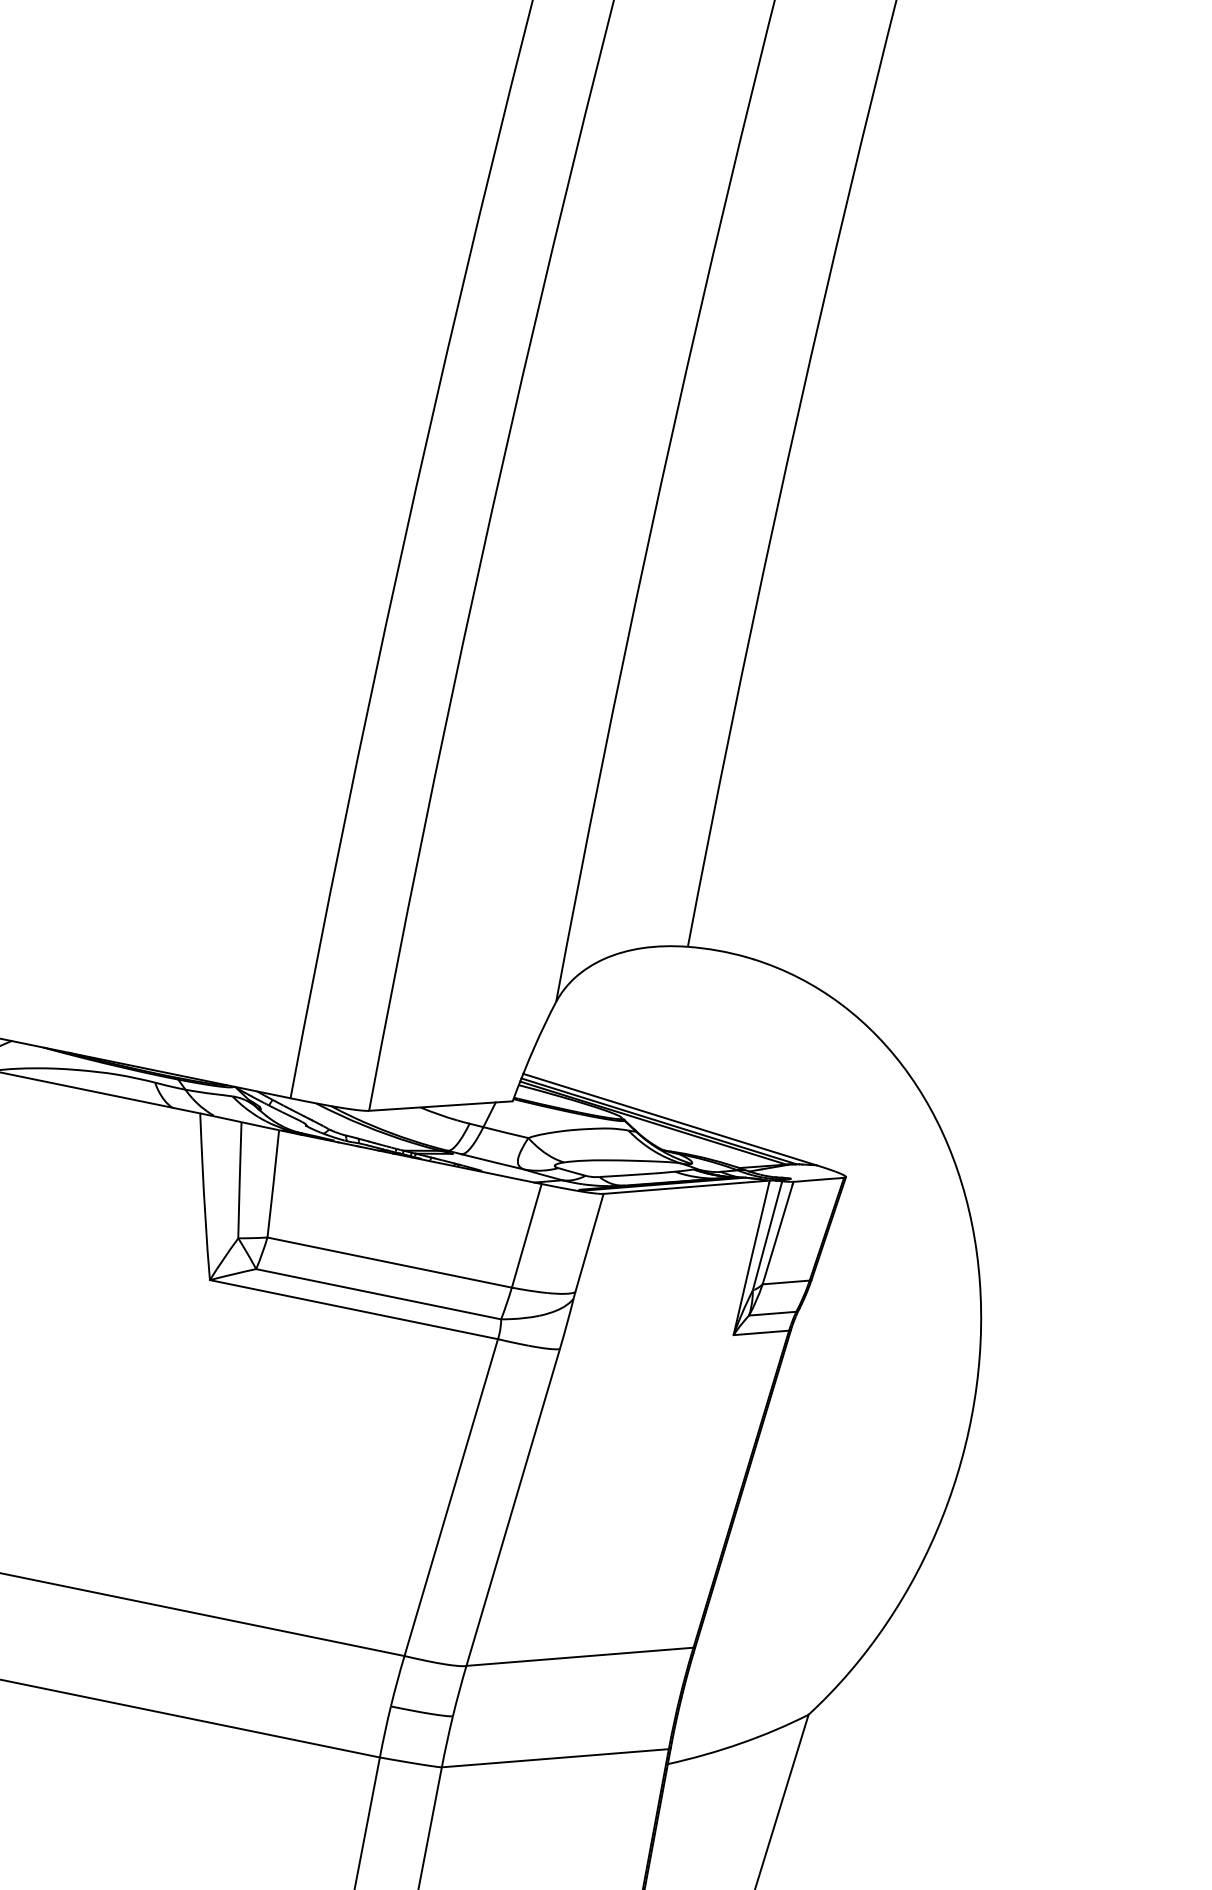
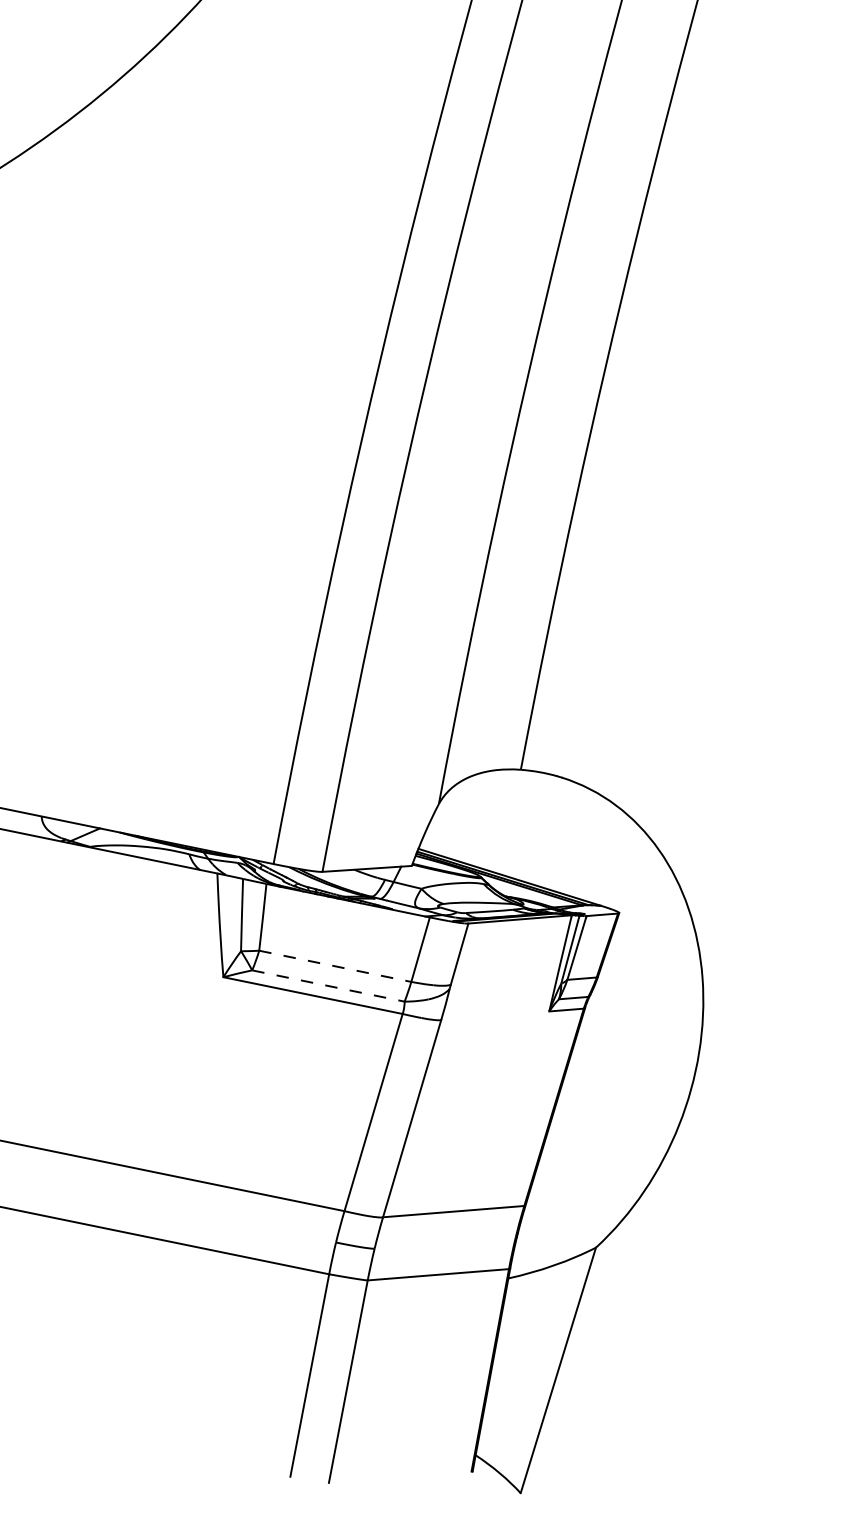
line: (390, 1262) -> (335, 966), solid -> dashed
line: (378, 1295) -> (328, 986), solid -> dashed

